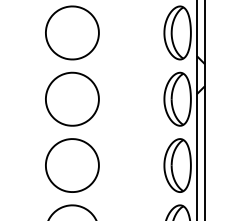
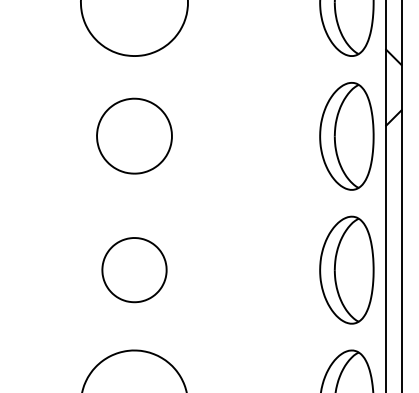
part: (72, 98) -> (134, 134), size x0.7
part: (72, 165) -> (134, 270), size x0.6

